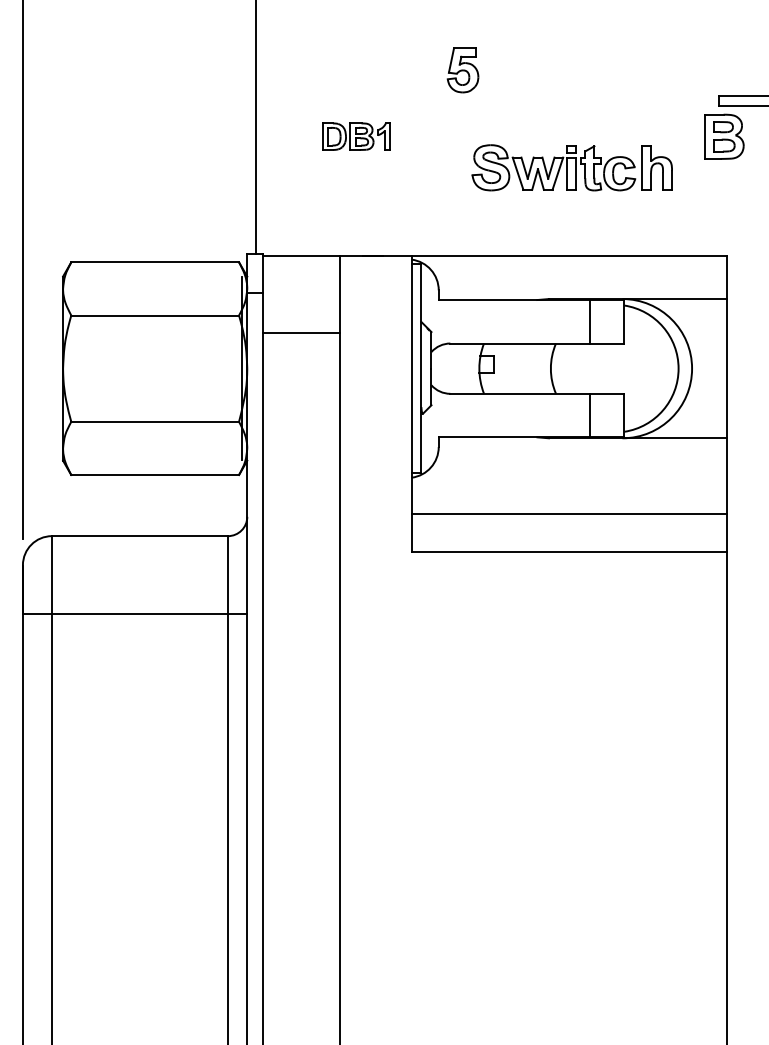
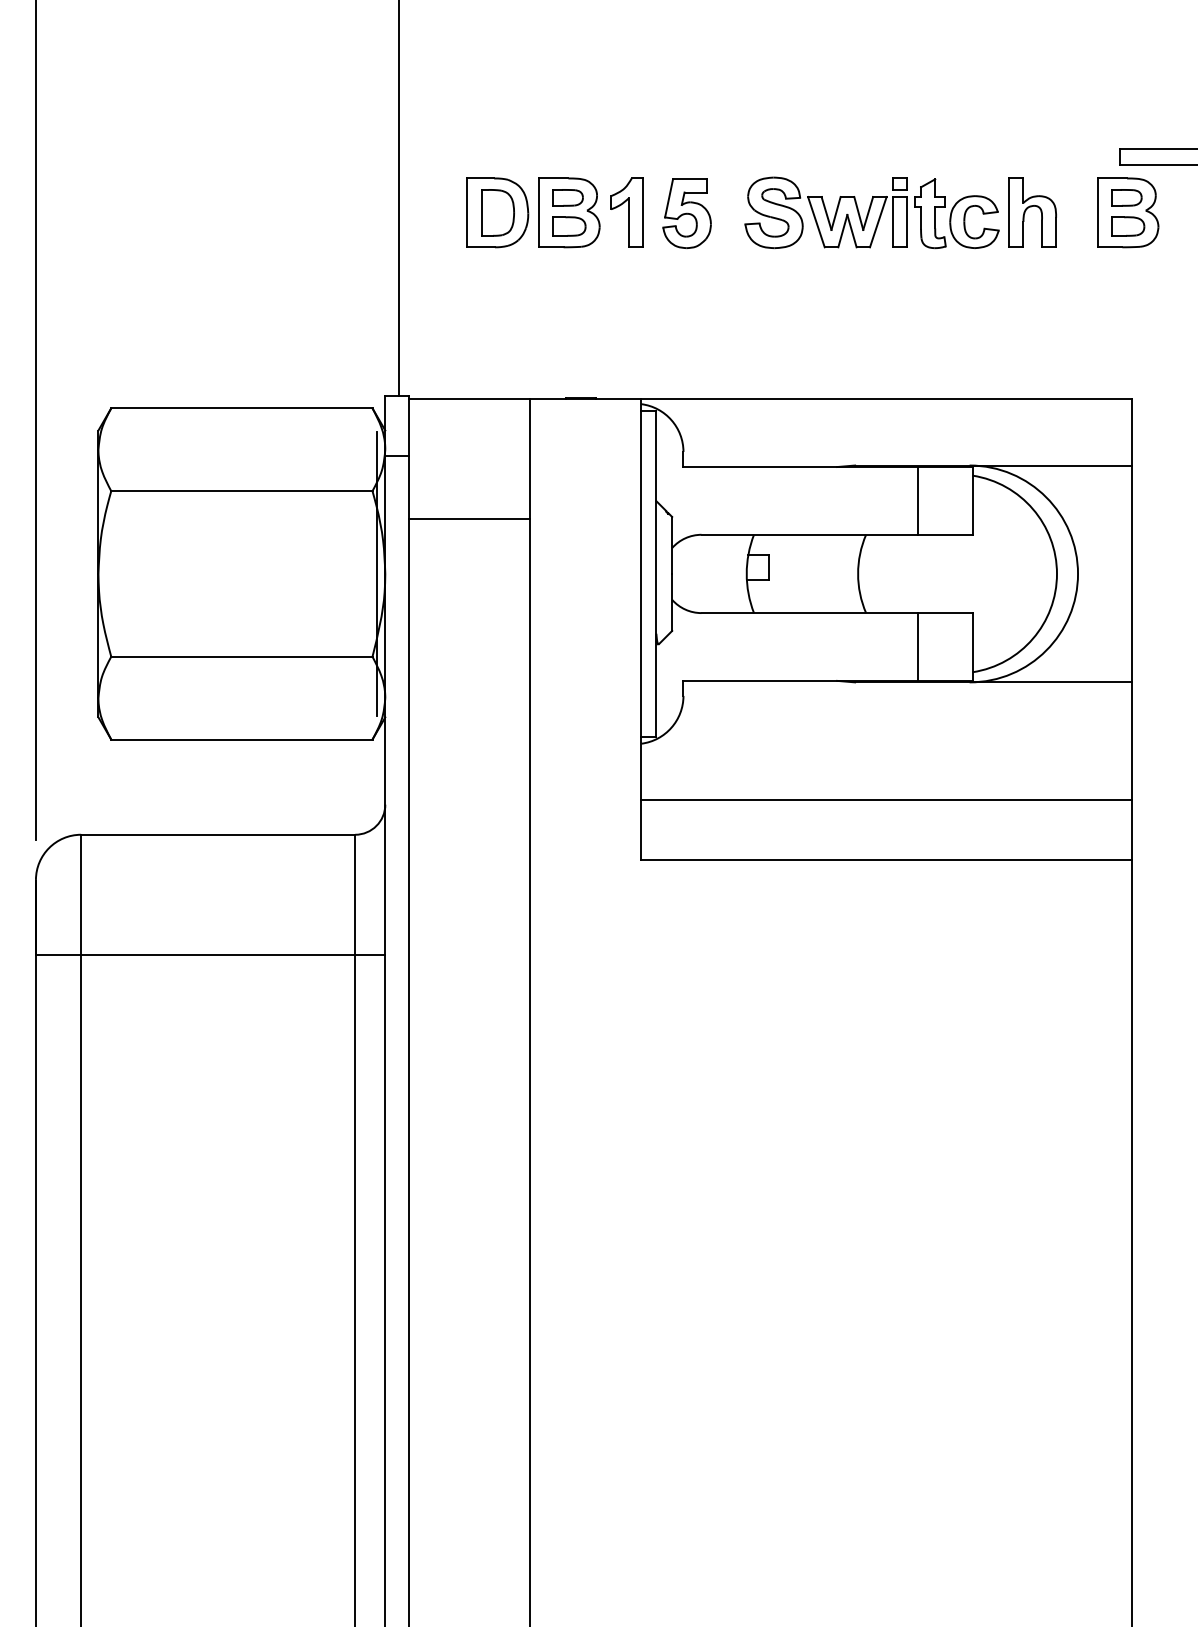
part: (462, 70) -> (686, 213), moved
part: (356, 136) -> (555, 212), size x1.67
part: (571, 167) -> (899, 212), moved

